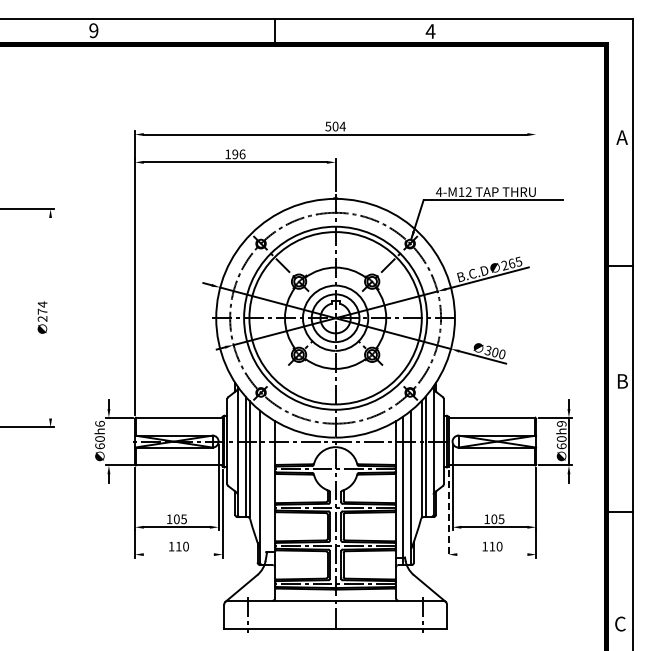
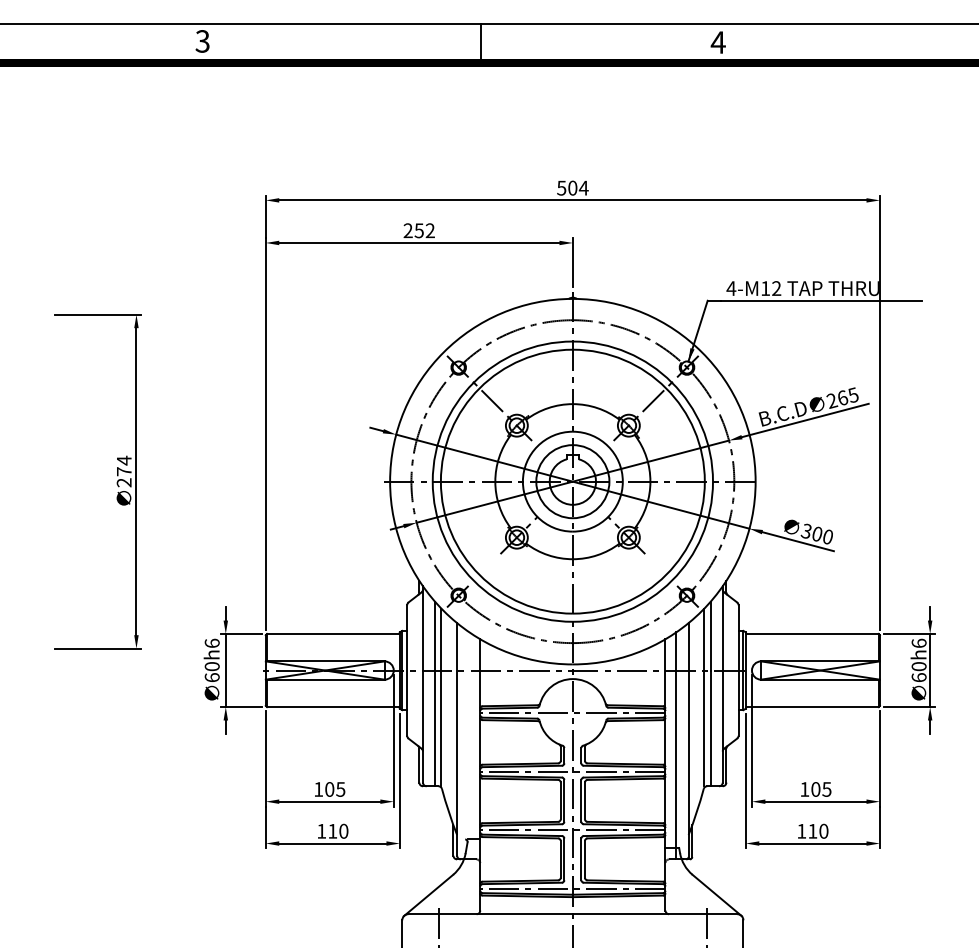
text: (93, 30) -> (202, 41), 9 -> 3
text: (235, 154) -> (419, 230), 196 -> 252
line: (536, 273) -> (880, 413), added
line: (50, 318) -> (136, 482), added
text: (561, 423) -> (918, 642), 60h9 -> 60h6
line: (108, 441) -> (225, 670), added
line: (448, 514) -> (745, 782), dashed -> solid
line: (178, 554) -> (332, 843), added
line: (492, 554) -> (813, 843), added

